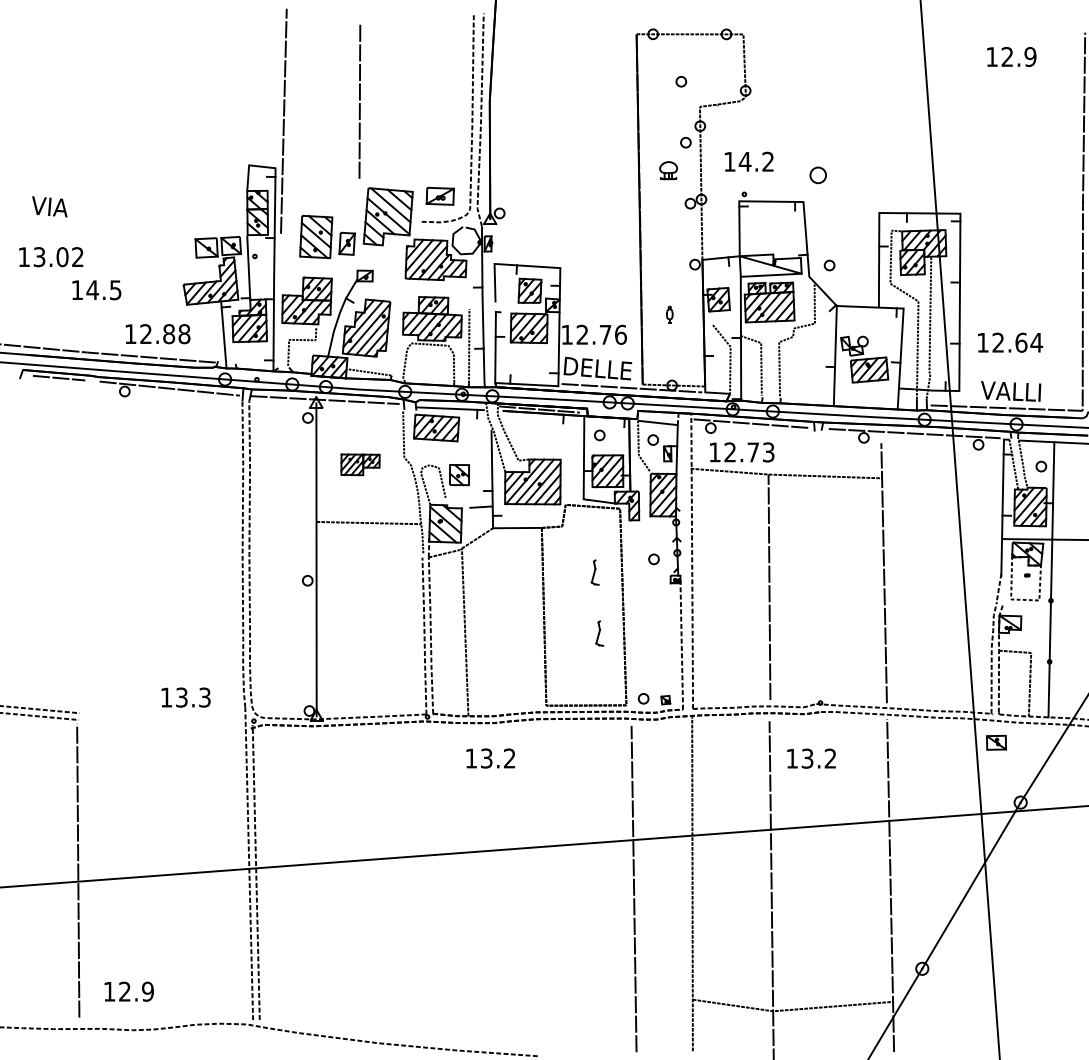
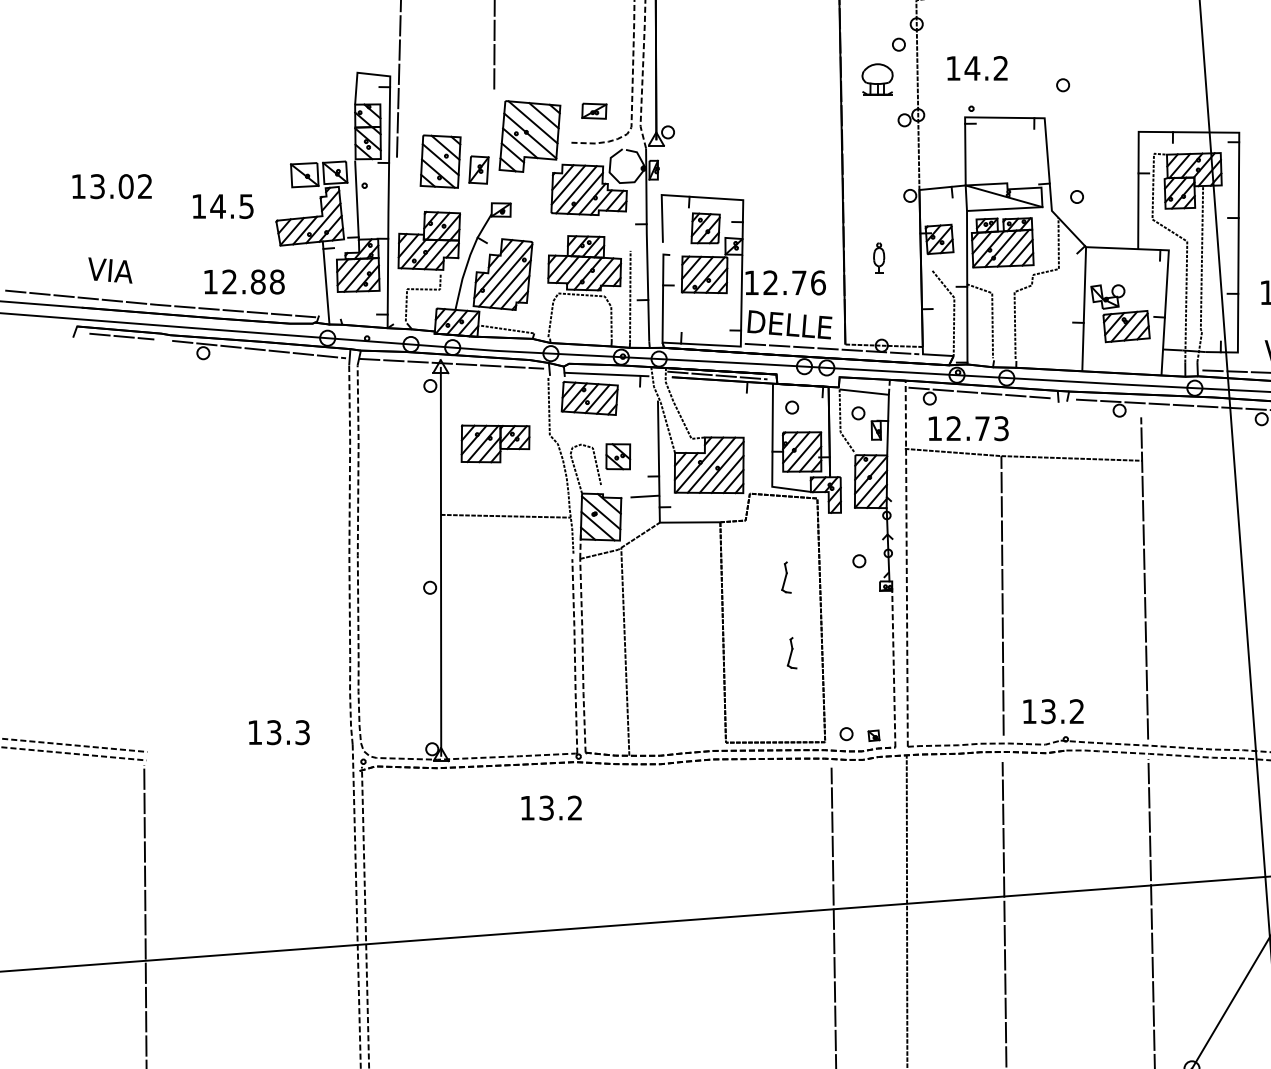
part: (668, 170) -> (877, 79), size x1.43
part: (818, 175) -> (1063, 85), size x0.62
part: (439, 196) -> (593, 111), size x0.71
text: (49, 206) -> (109, 270), moved
text: (96, 290) -> (222, 206), moved
part: (669, 314) -> (878, 257), size x1.43
part: (360, 464) -> (495, 443), size x1.43
text: (490, 758) -> (551, 808), moved
text: (811, 758) -> (1053, 711), moved

